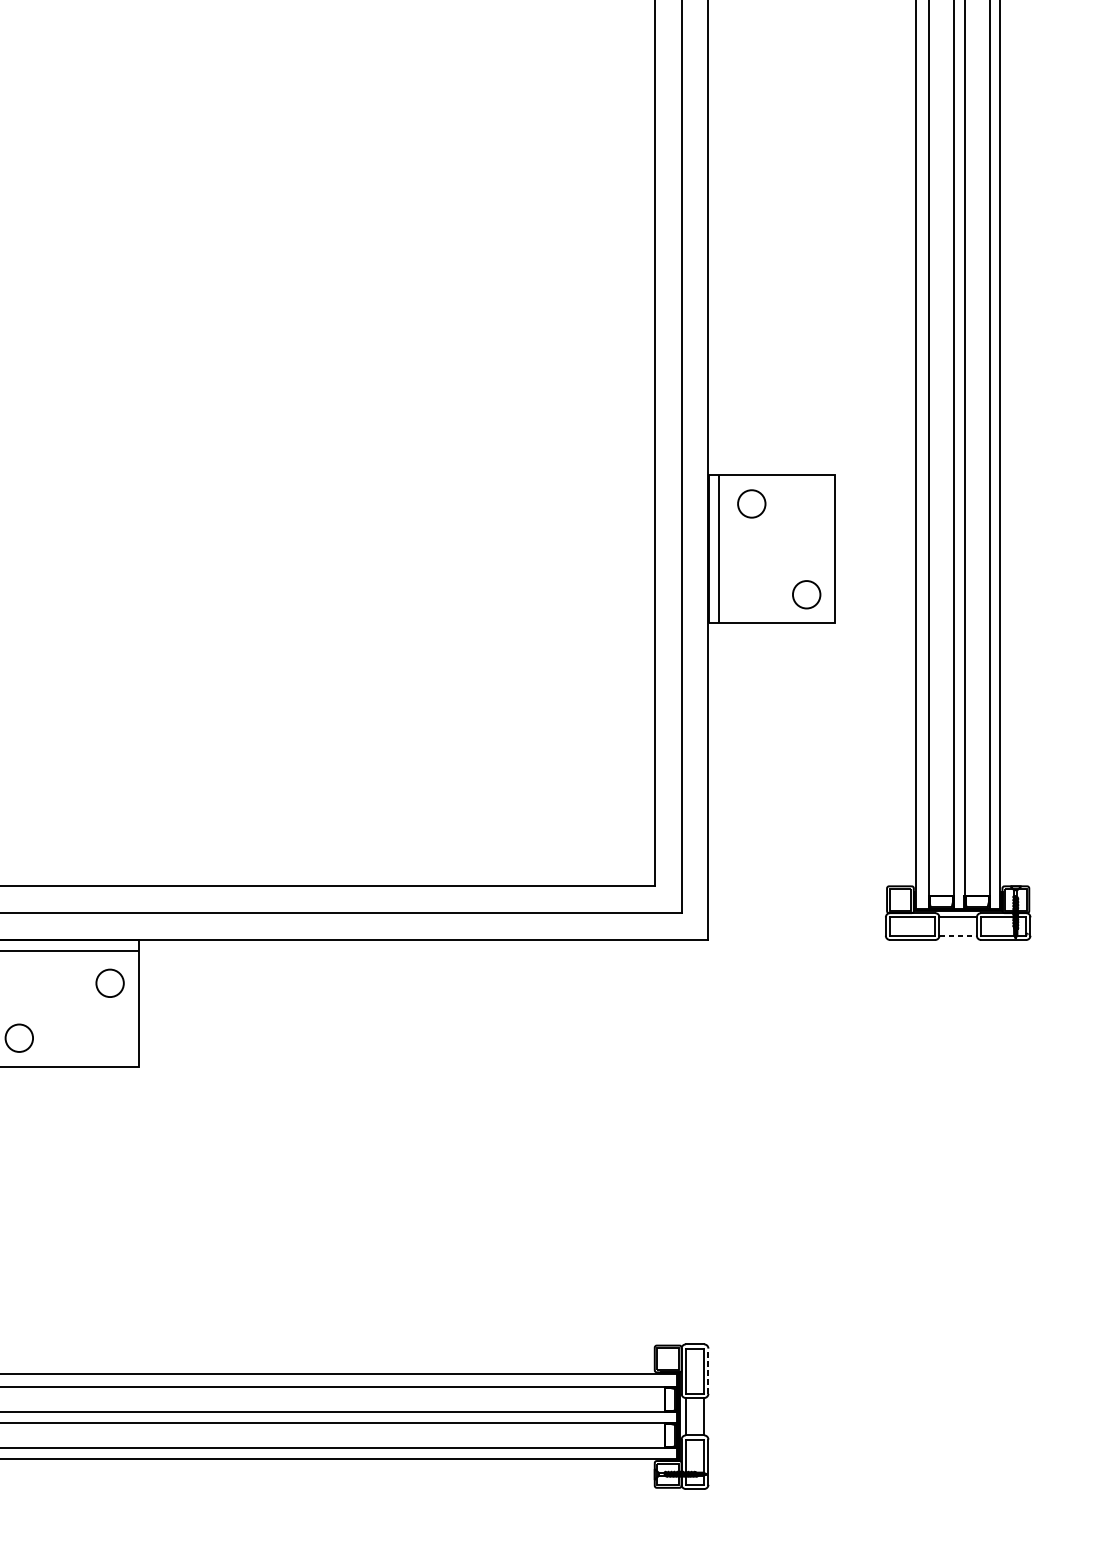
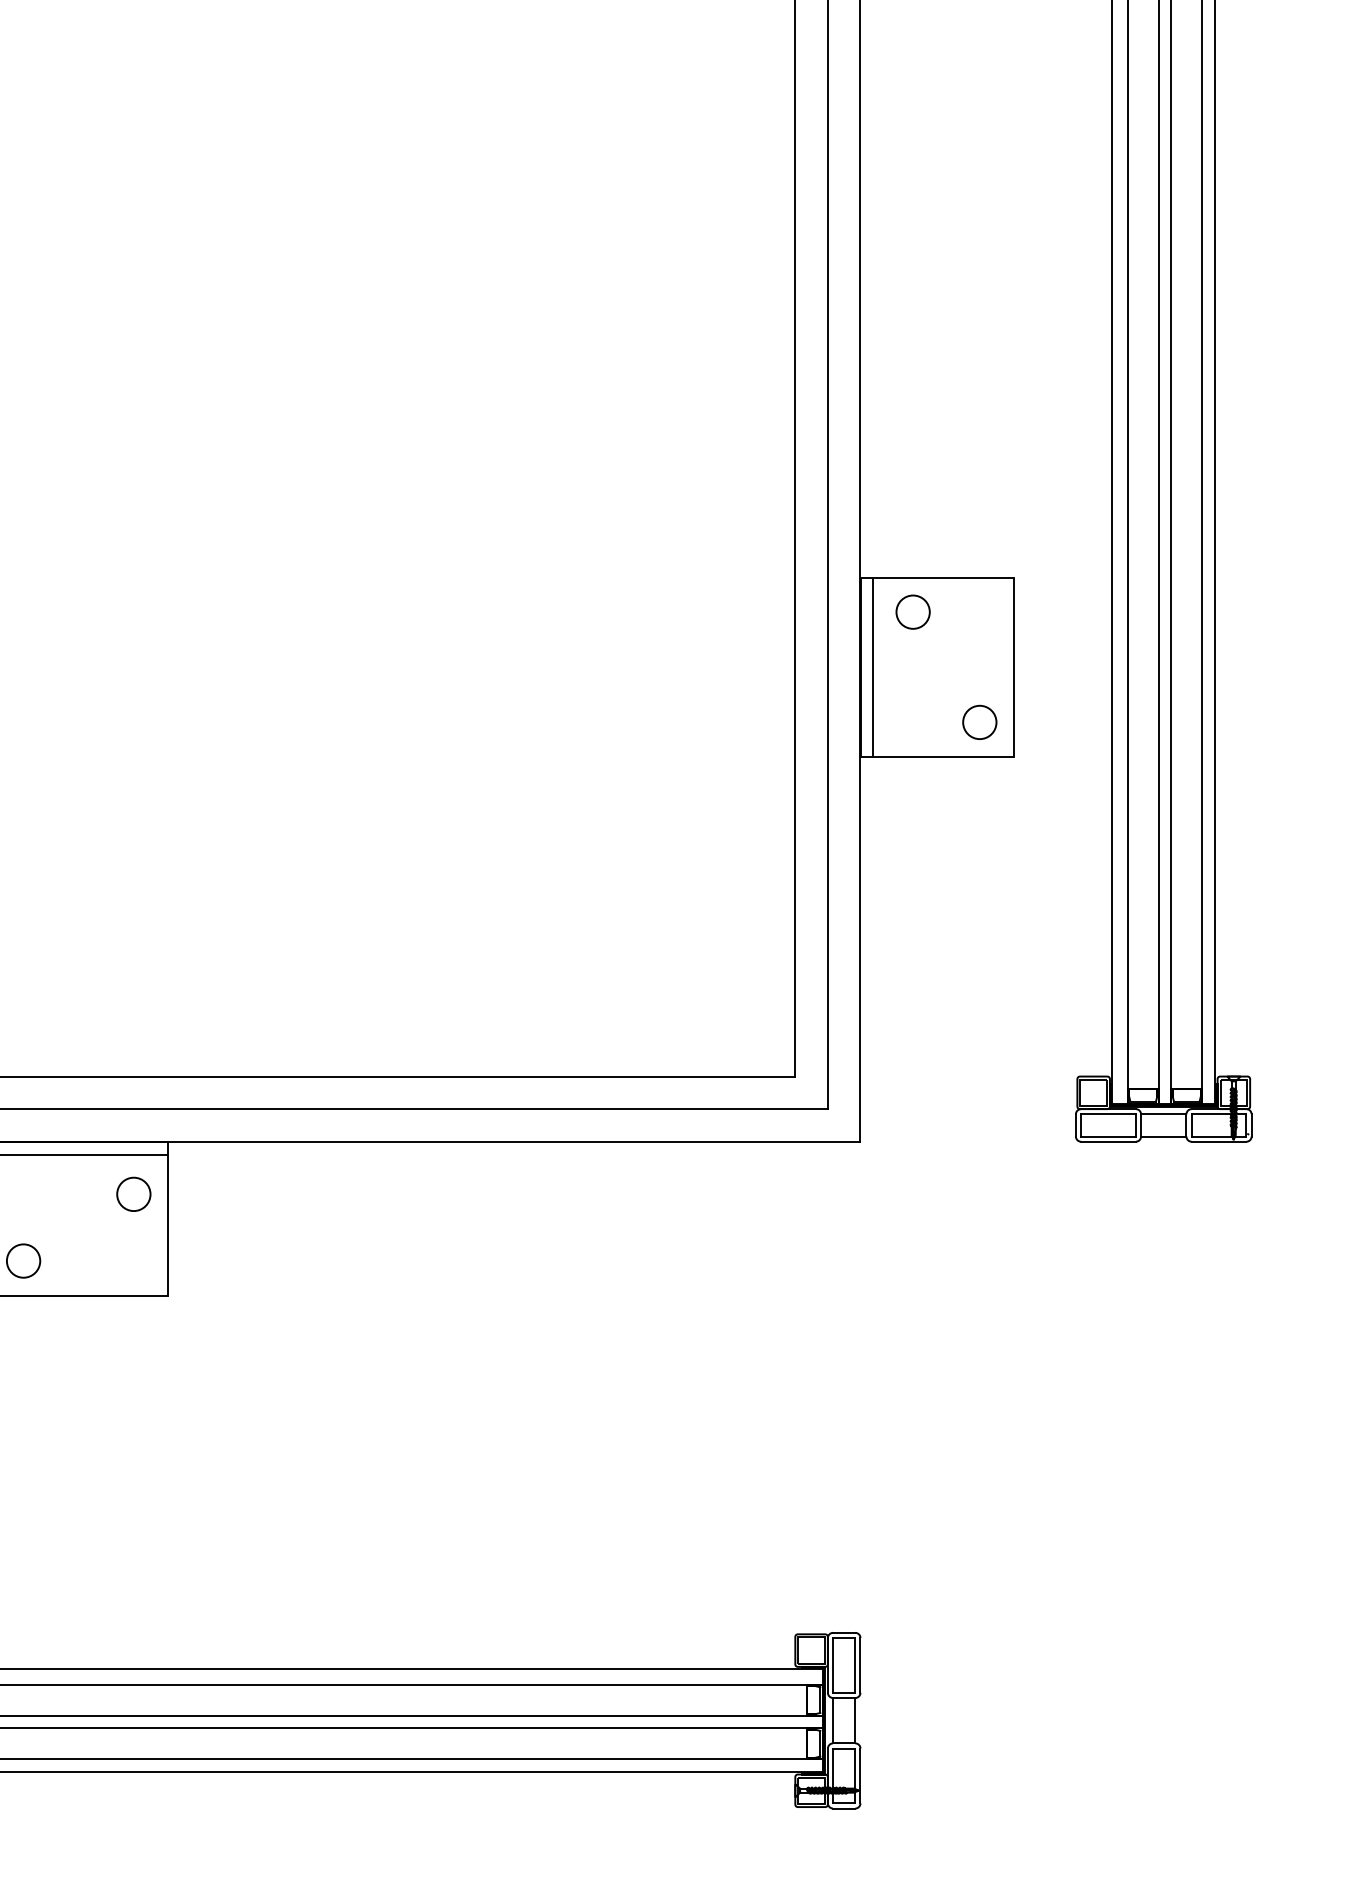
line: (957, 935) -> (1163, 1136), dashed -> solid
line: (708, 1370) -> (860, 1664), dashed -> solid

